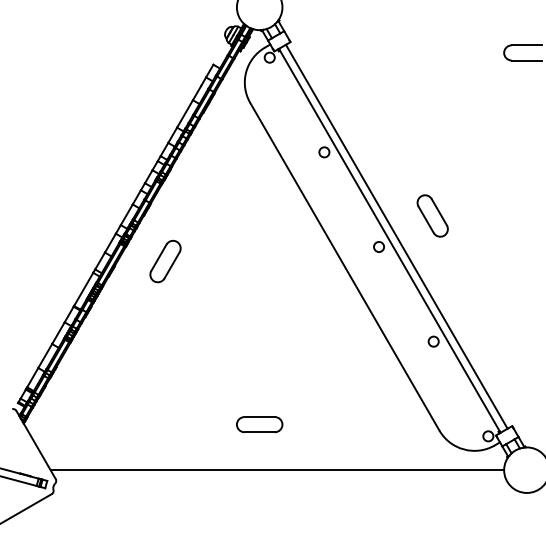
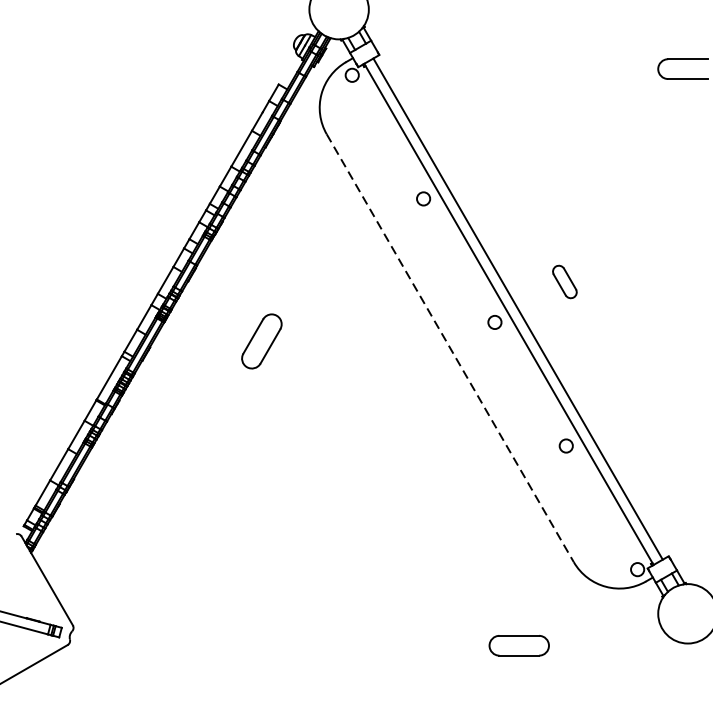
part: (432, 215) -> (564, 281), size x0.6
part: (165, 261) -> (261, 341), moved
line: (345, 267) -> (451, 349), solid -> dashed
part: (259, 424) -> (519, 645), moved
line: (277, 470) -> (362, 614), removed

